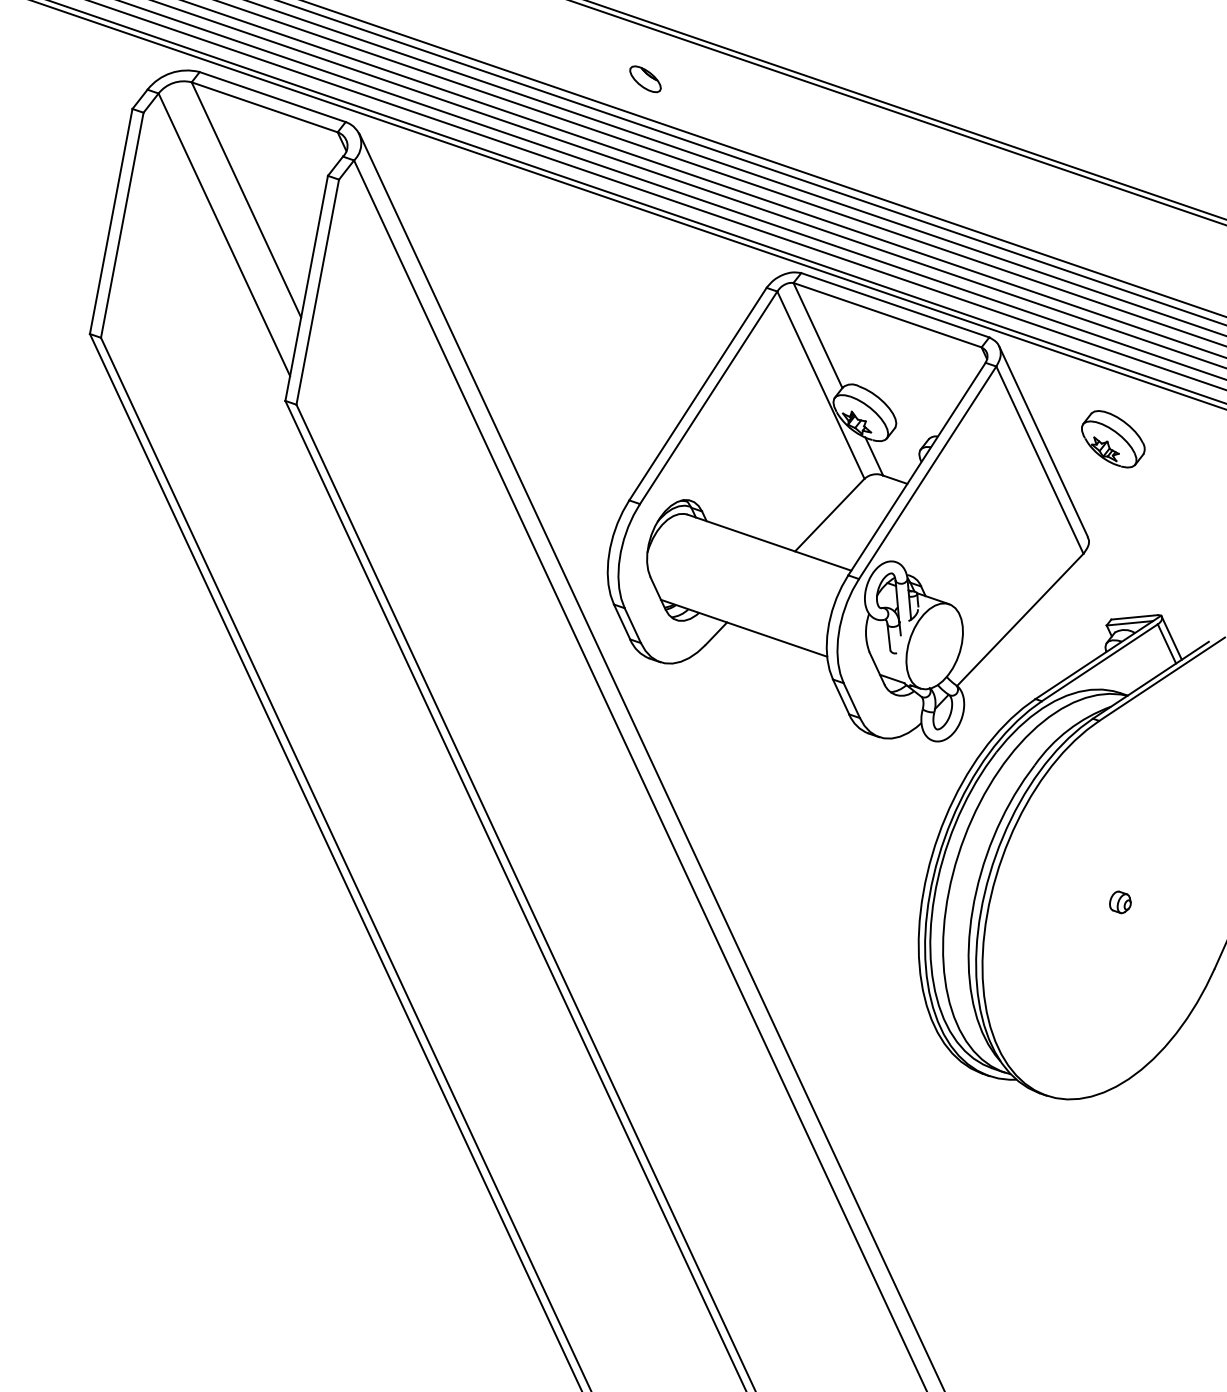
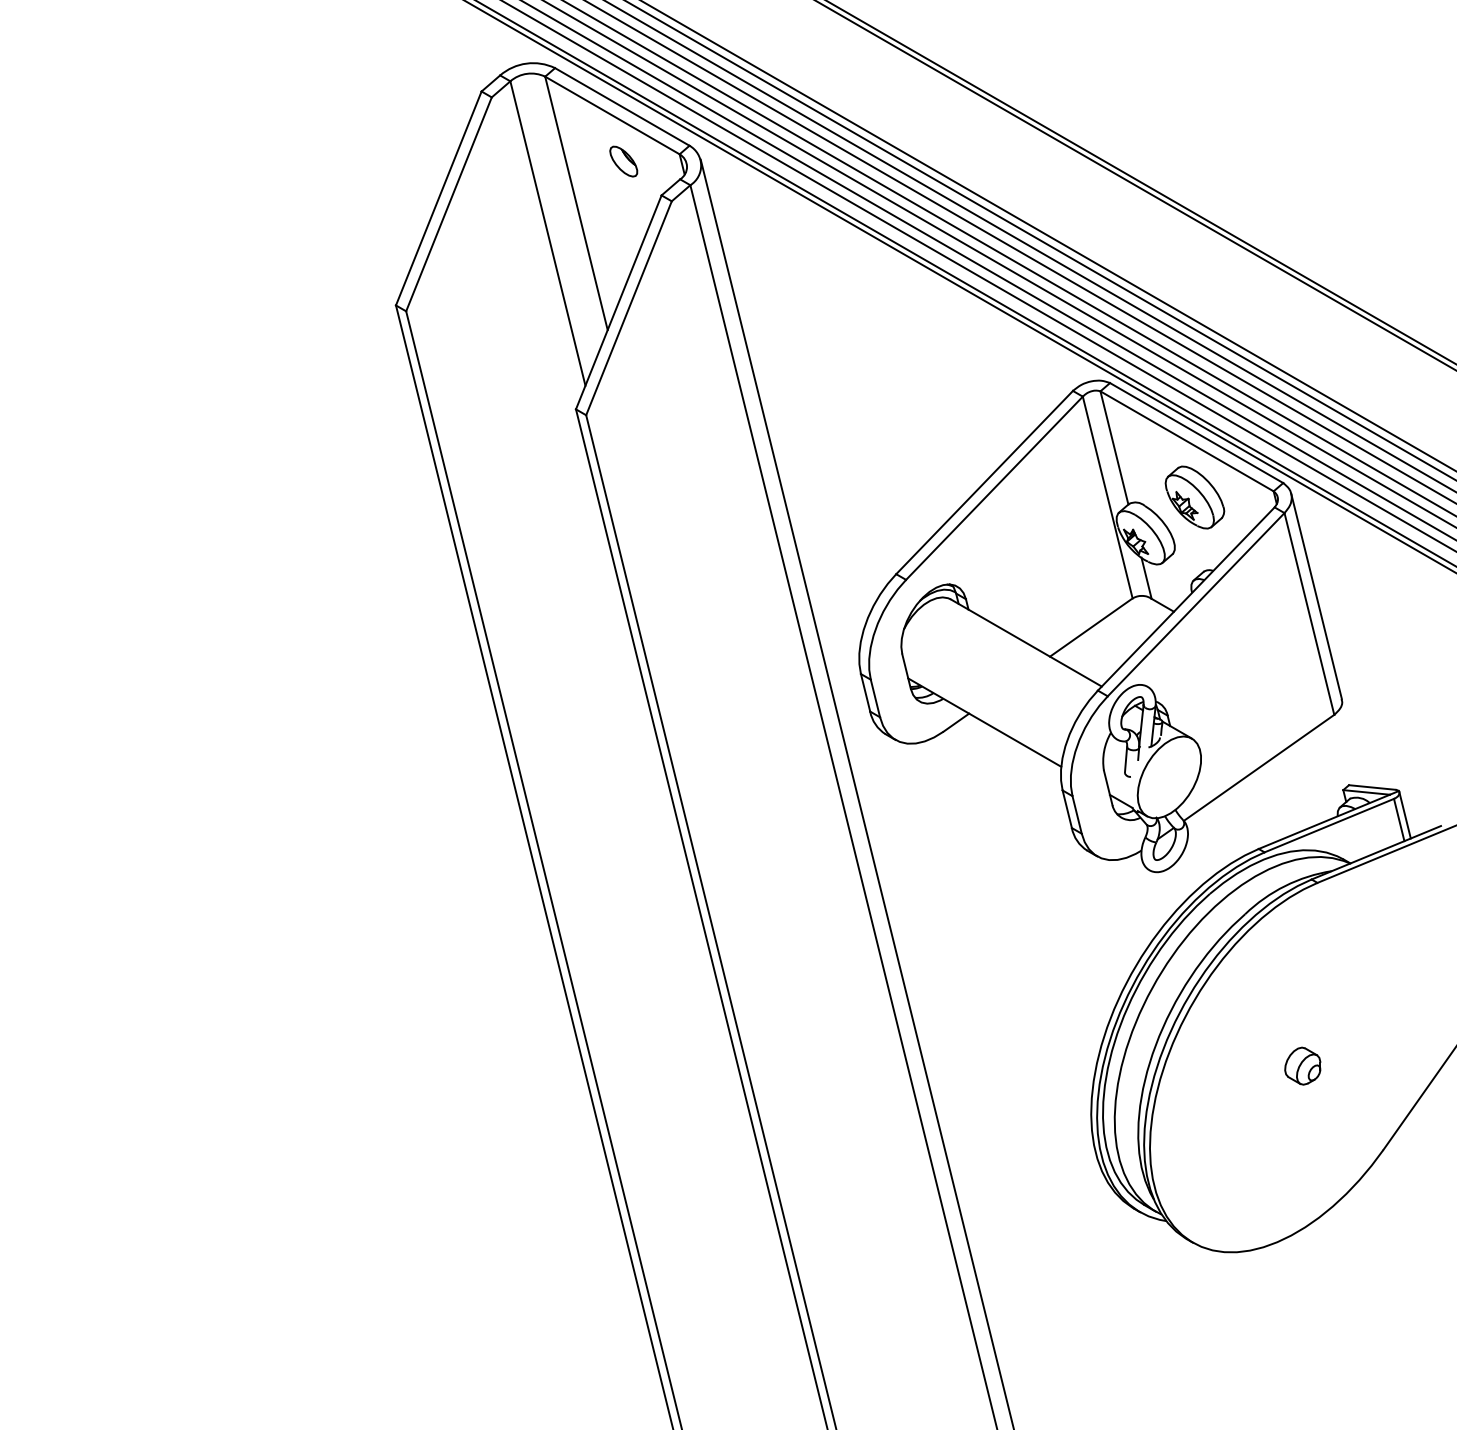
part: (645, 79) -> (623, 161), moved
part: (1112, 439) -> (1194, 497), moved
part: (1119, 901) -> (1302, 1065), size x1.67

